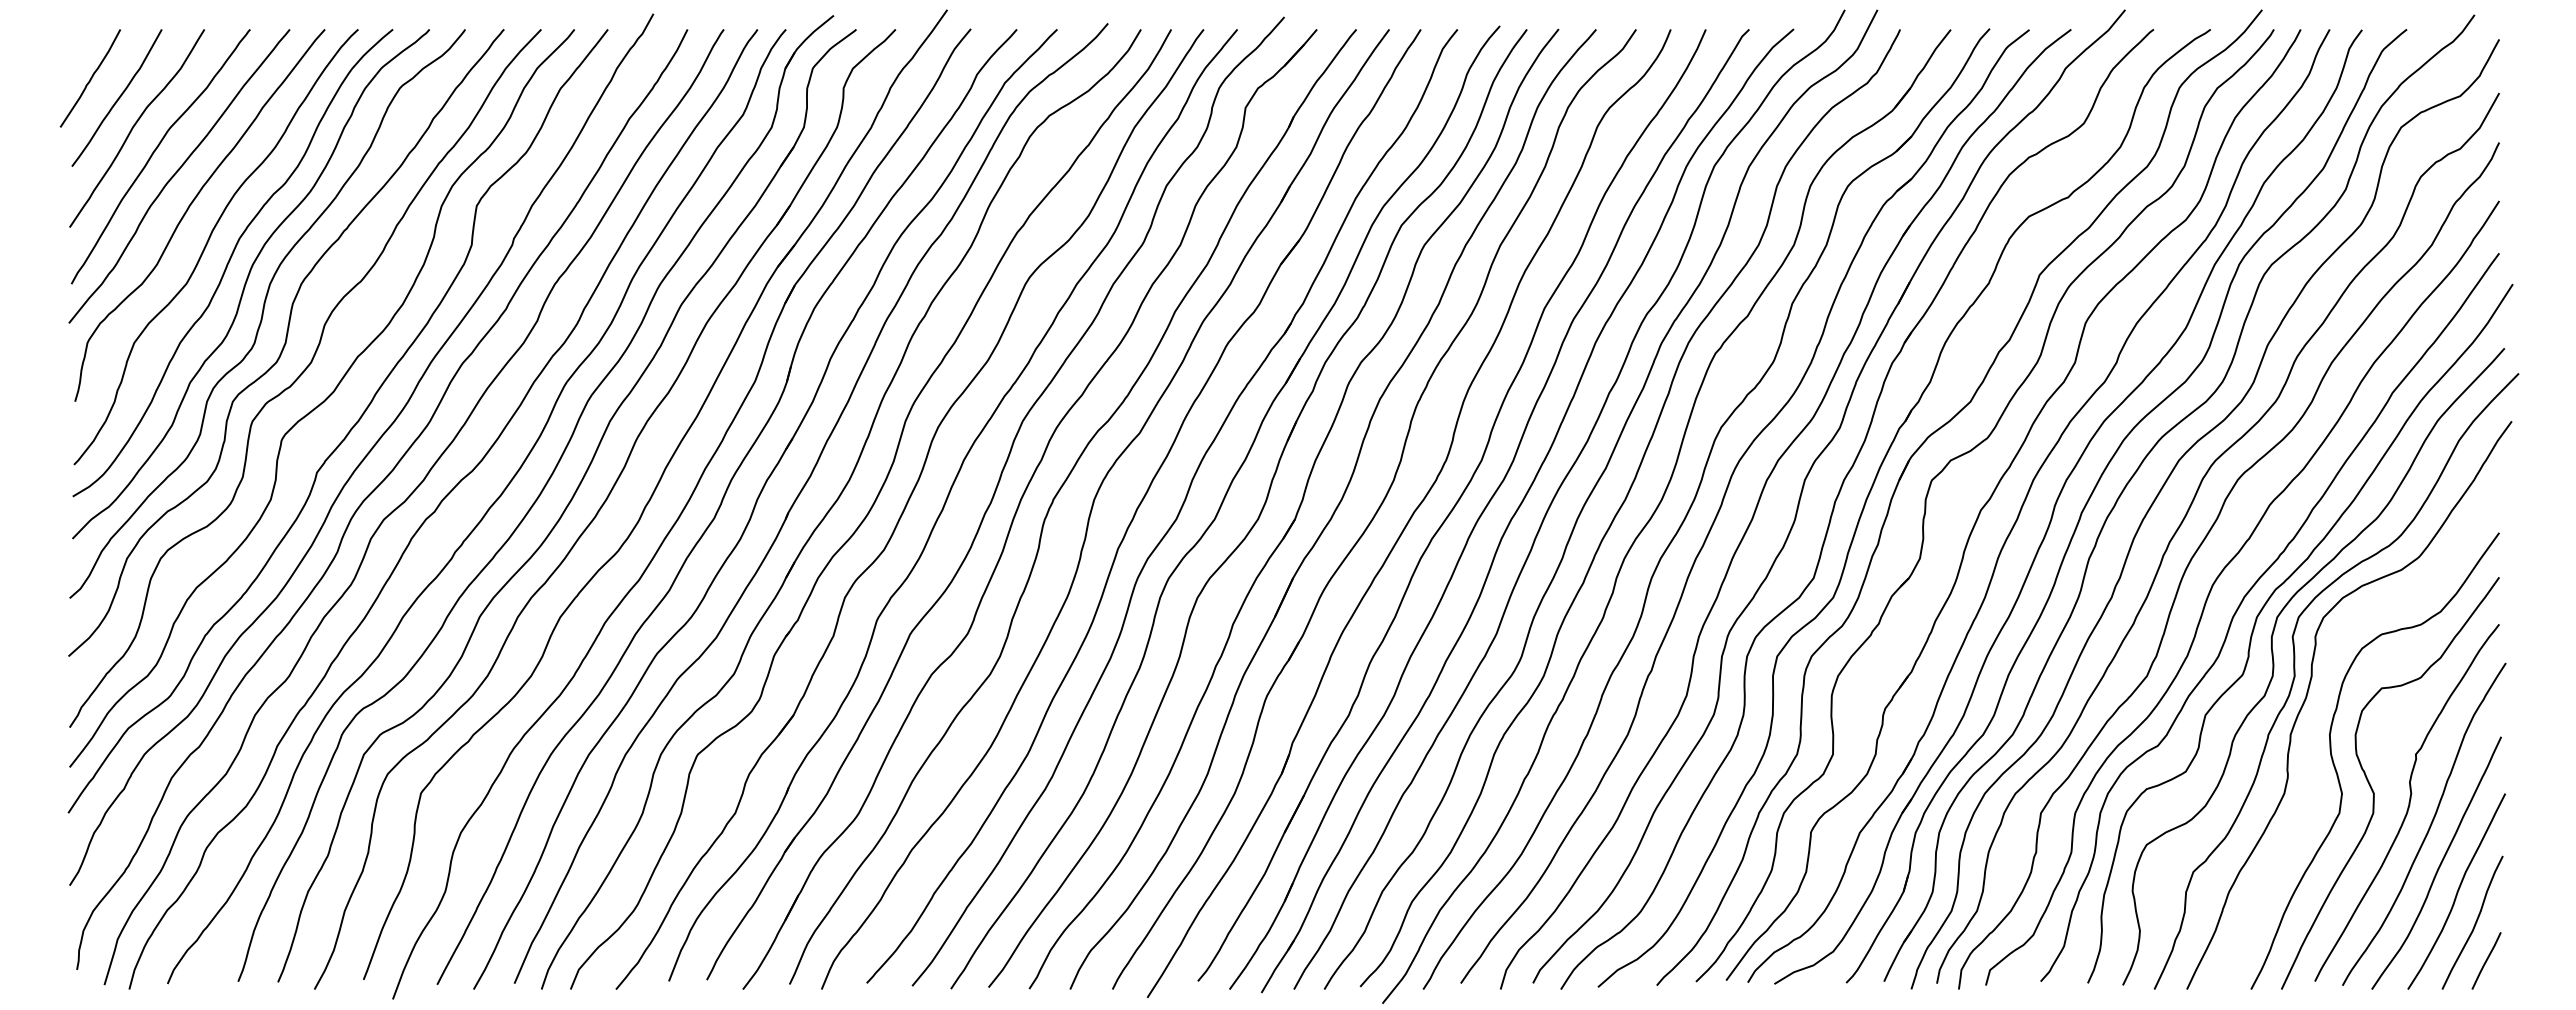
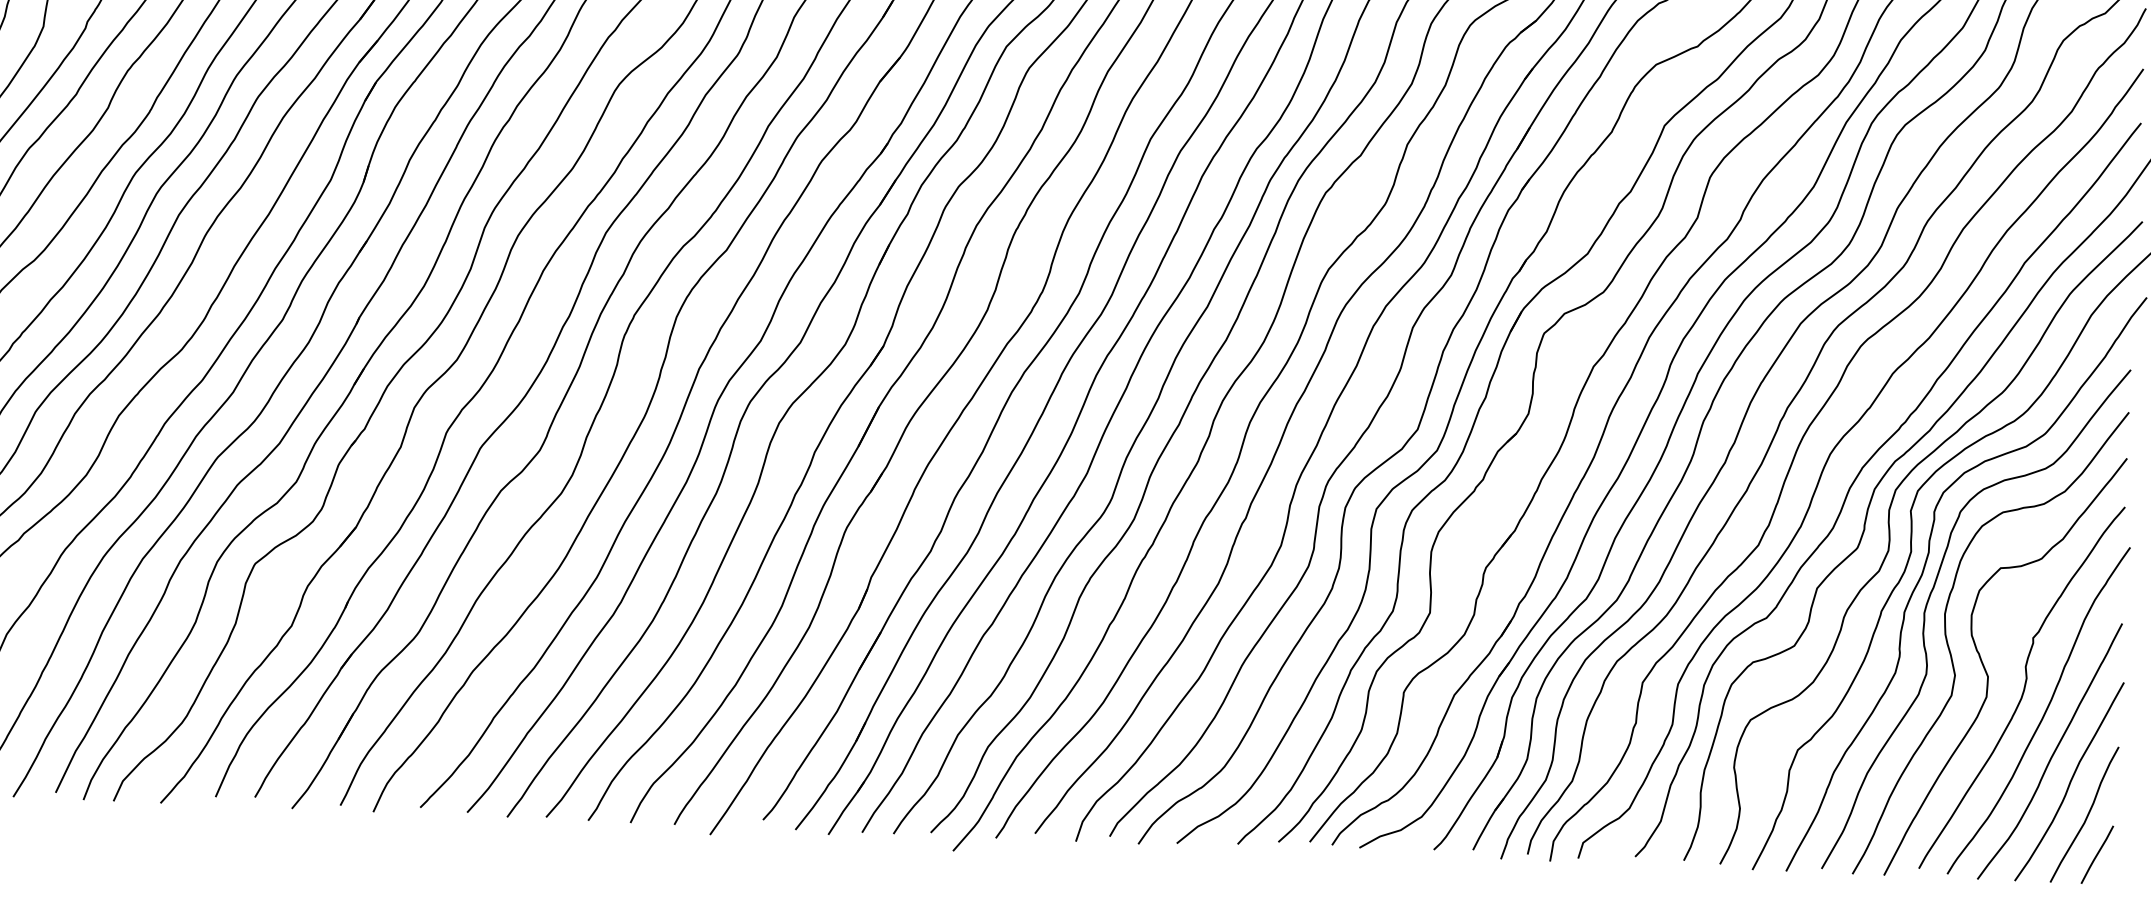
curve: (2313, 725) -> (1928, 603), added

